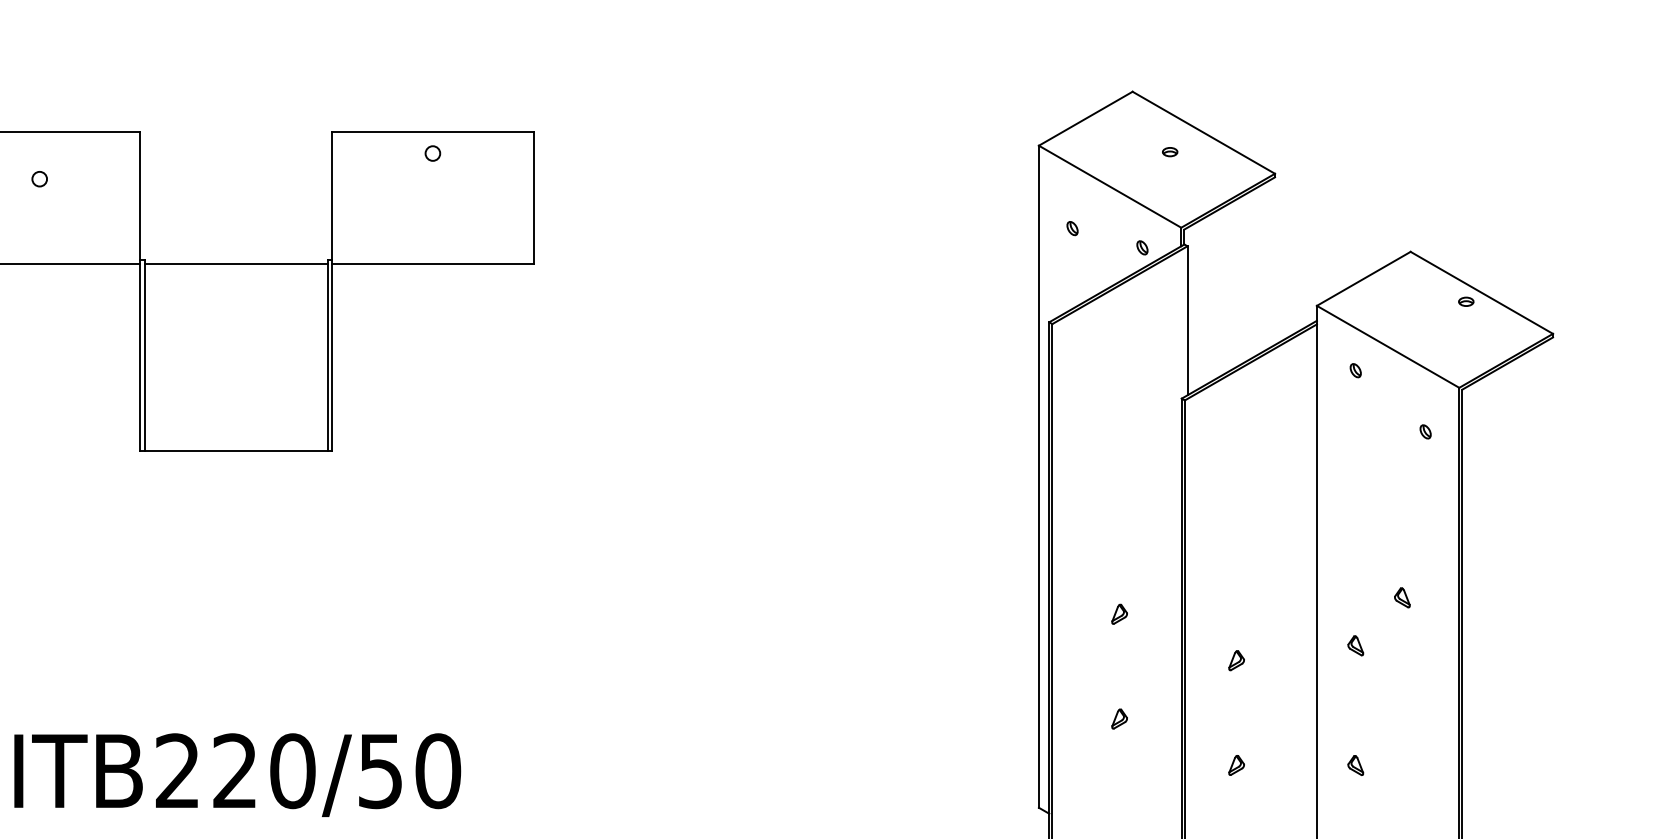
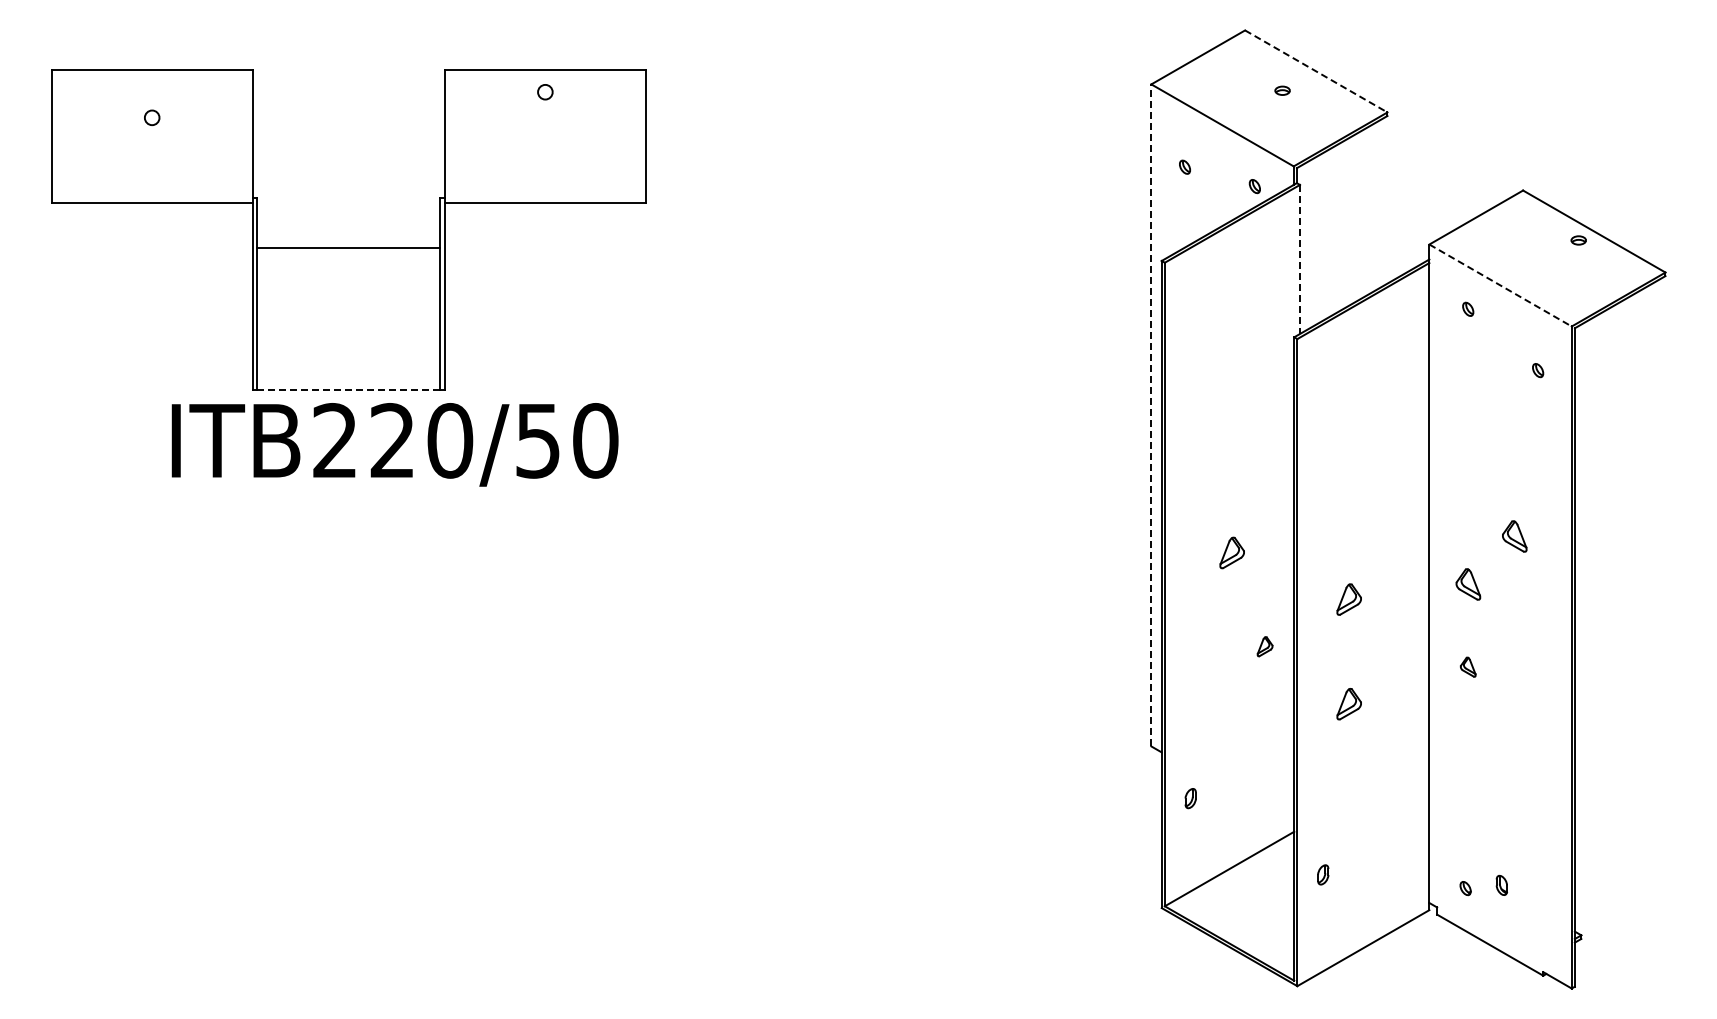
line: (1204, 132) -> (1316, 71), solid -> dashed
line: (236, 263) -> (348, 247), moved
line: (1187, 320) -> (1299, 259), solid -> dashed
line: (1389, 346) -> (1501, 285), solid -> dashed
line: (236, 450) -> (348, 389), solid -> dashed
line: (1039, 475) -> (1151, 414), solid -> dashed
part: (1402, 597) -> (1514, 536), size x1.6
part: (1119, 613) -> (1231, 552), size x1.6
part: (1355, 645) -> (1467, 584), size x1.6
part: (1236, 659) -> (1348, 598), size x1.6
part: (1119, 718) -> (1264, 646), moved
part: (1236, 764) -> (1348, 703), size x1.6
part: (1355, 764) -> (1467, 666), moved
text: (237, 774) -> (394, 444), moved

